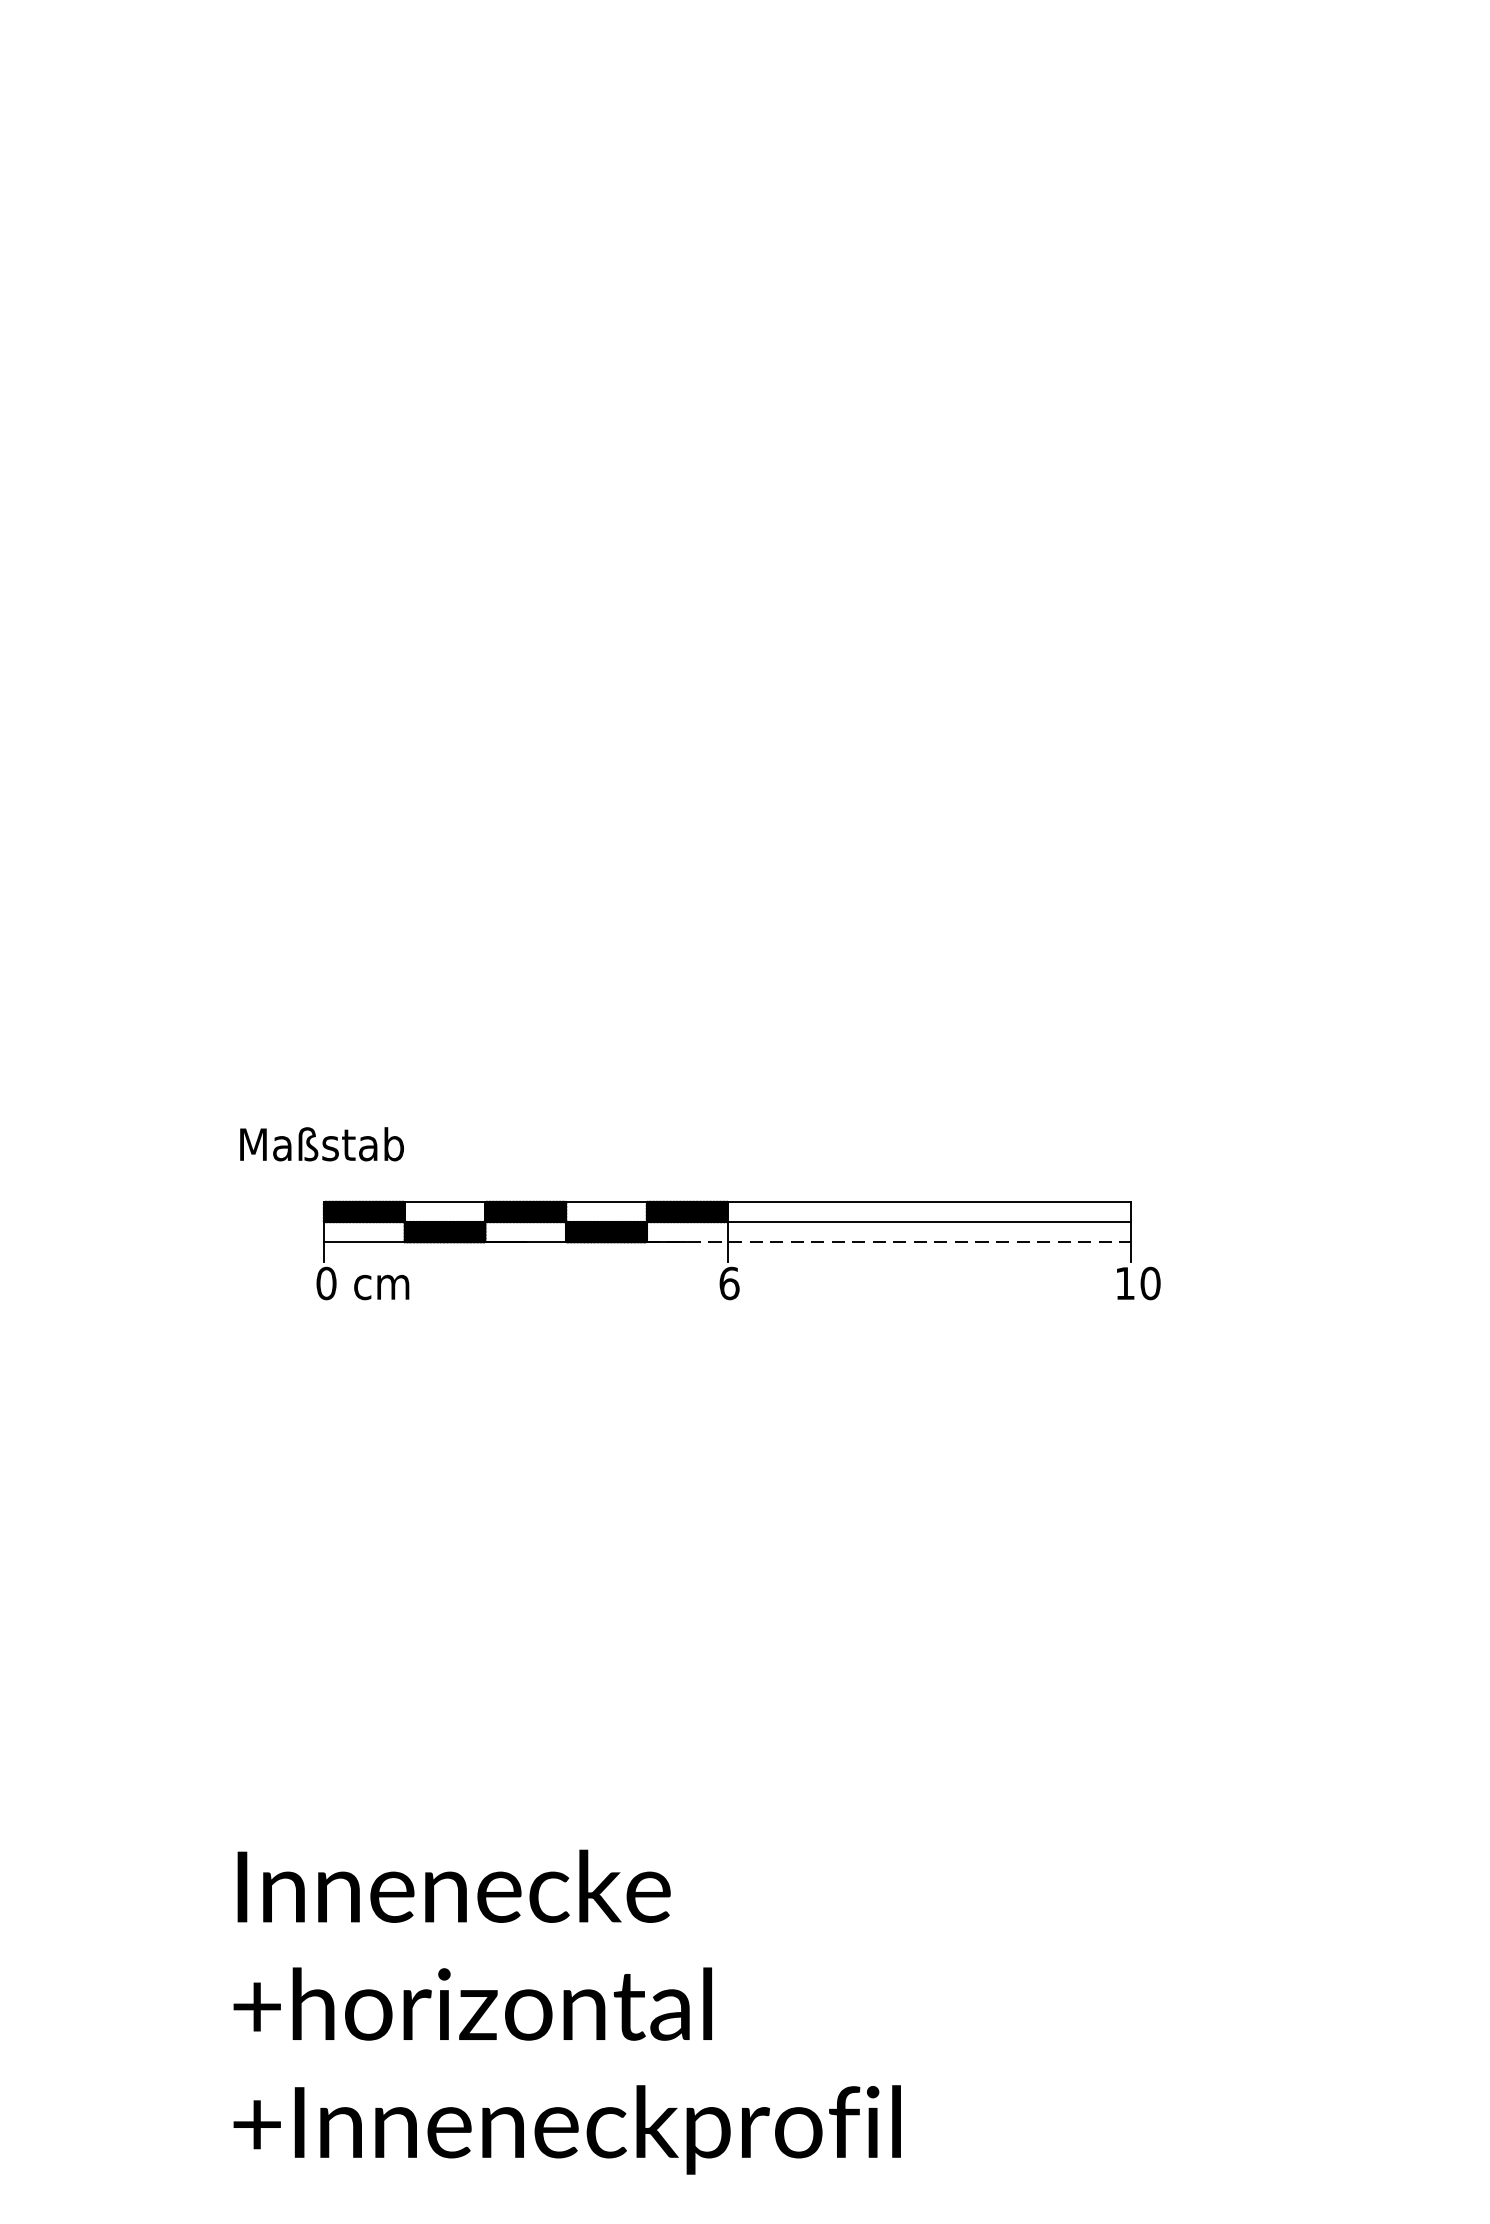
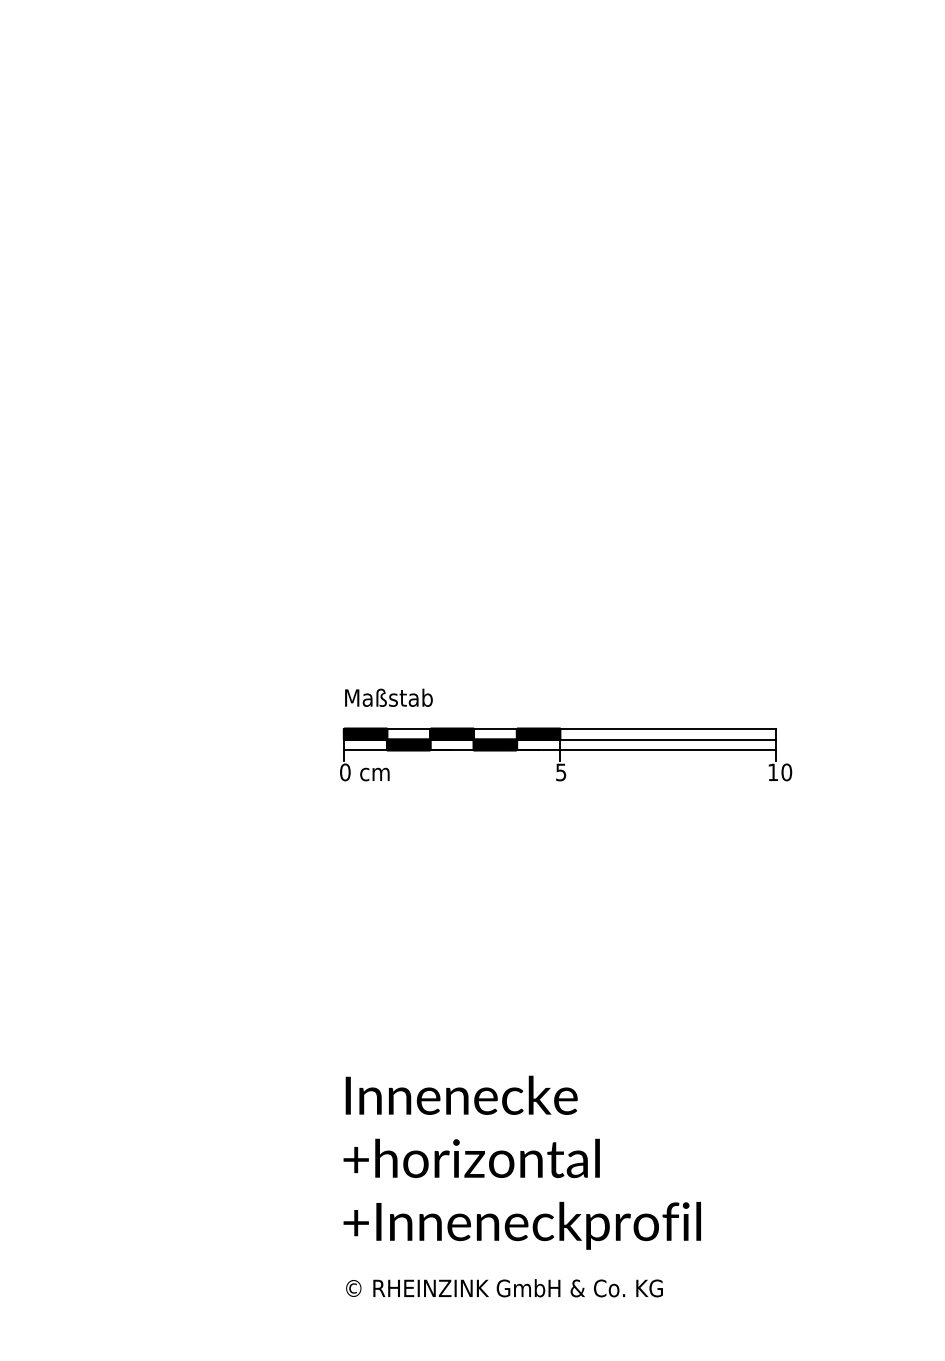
text: (321, 1143) -> (388, 697), moved
line: (888, 1242) -> (646, 750), dashed -> solid
text: (730, 1283) -> (561, 772), 6 -> 5
text: (565, 2011) -> (521, 1162), moved

